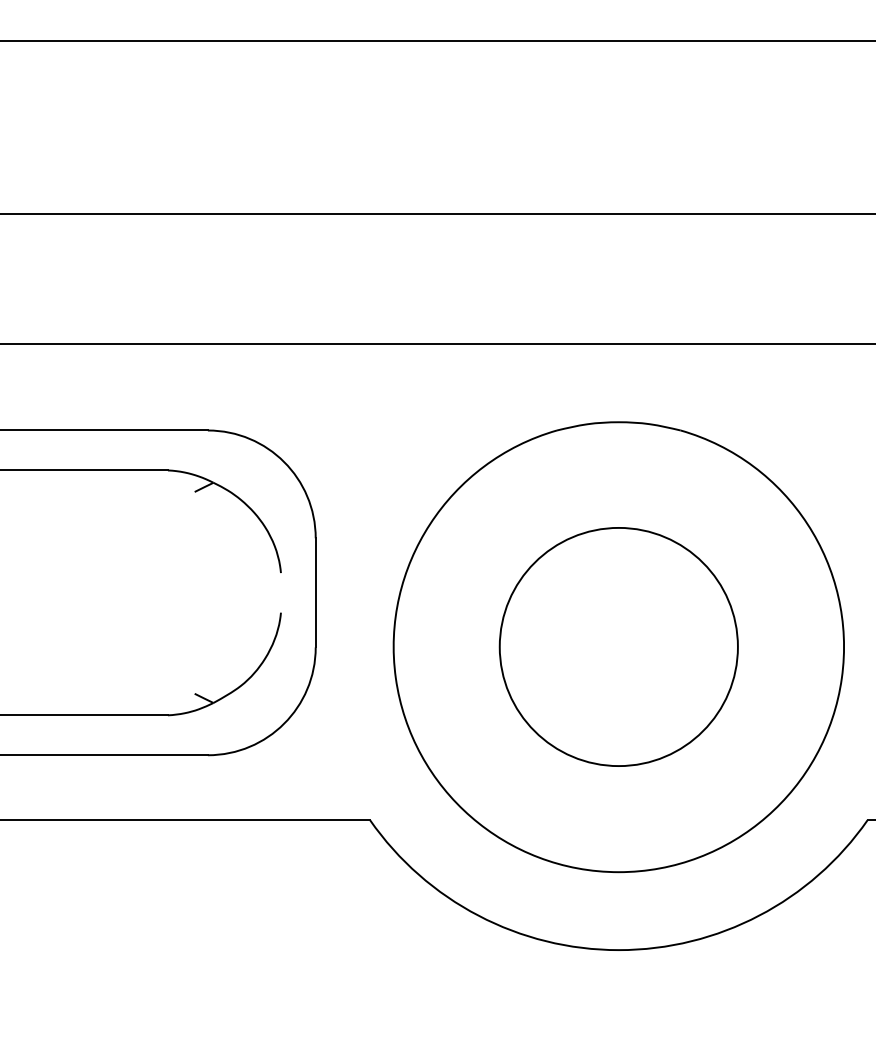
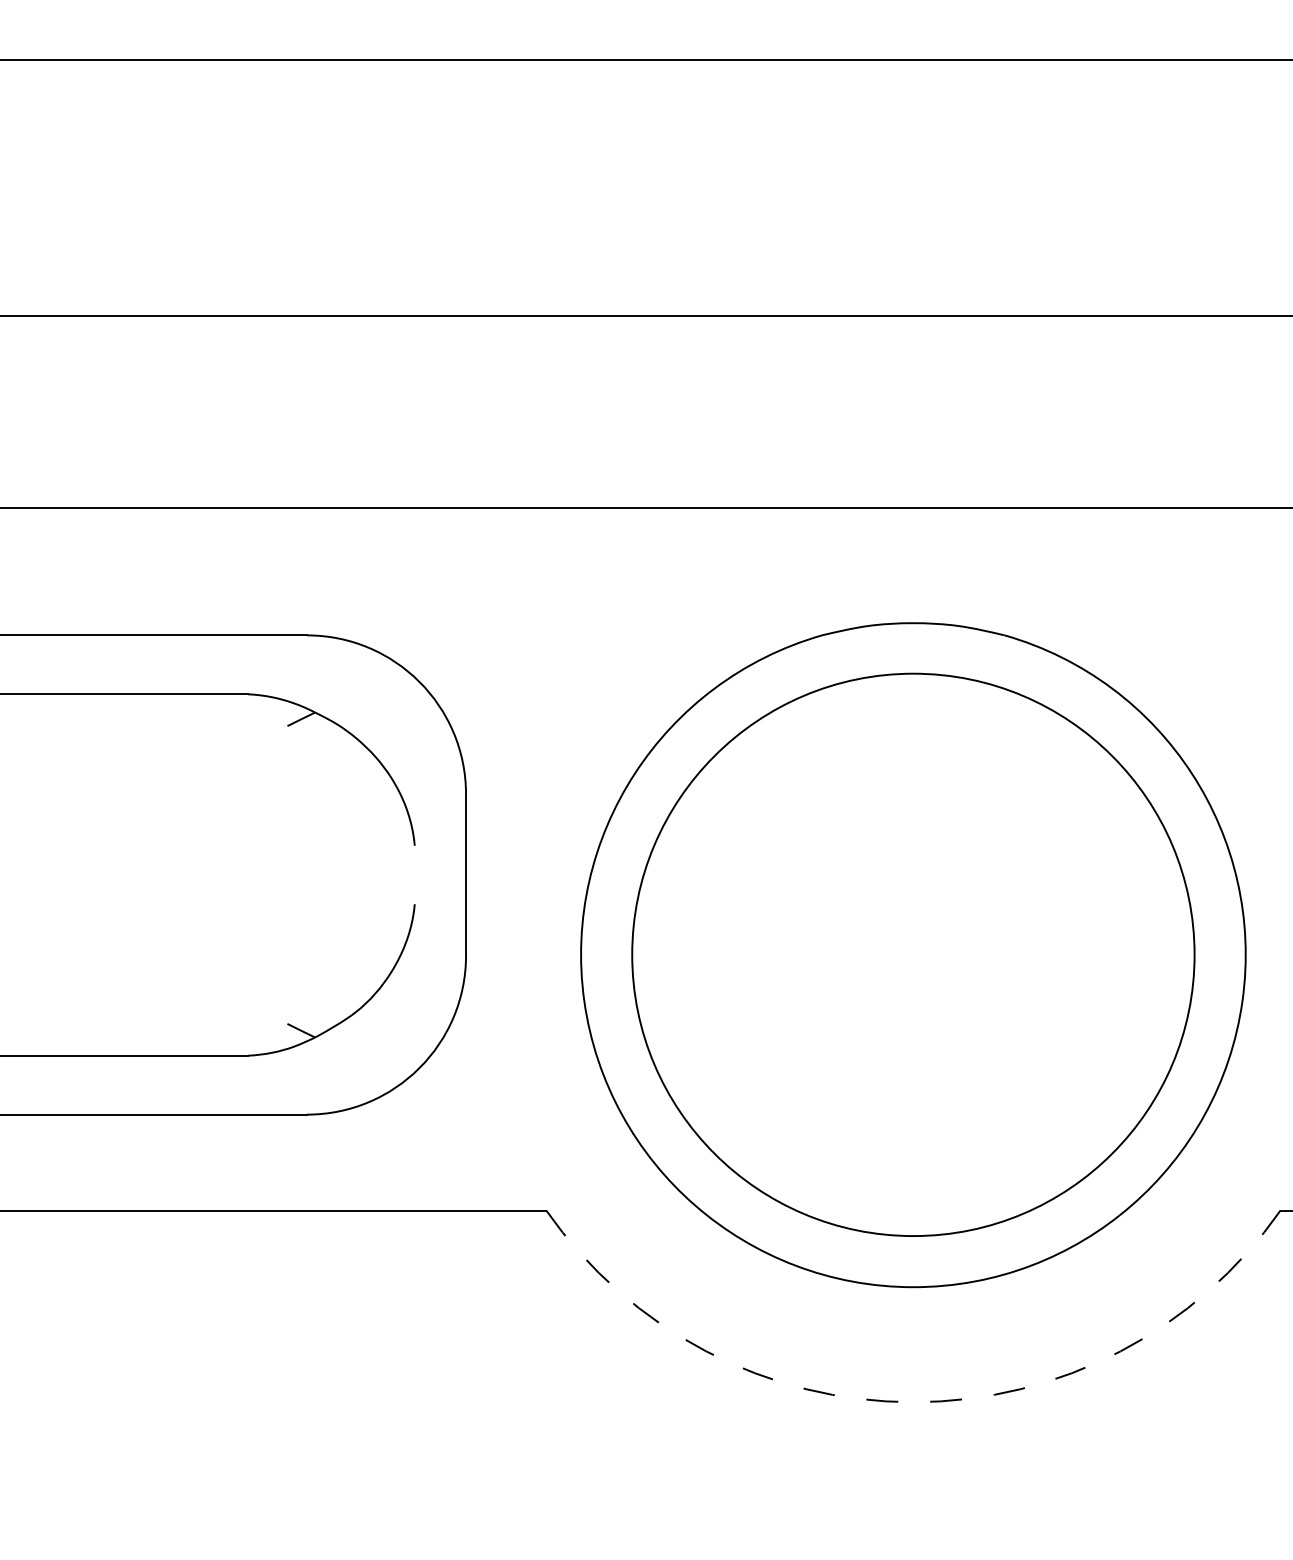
circle: (618, 646) -> (912, 954), size x1.6
arc: (618, 950) -> (912, 1402), solid -> dashed

